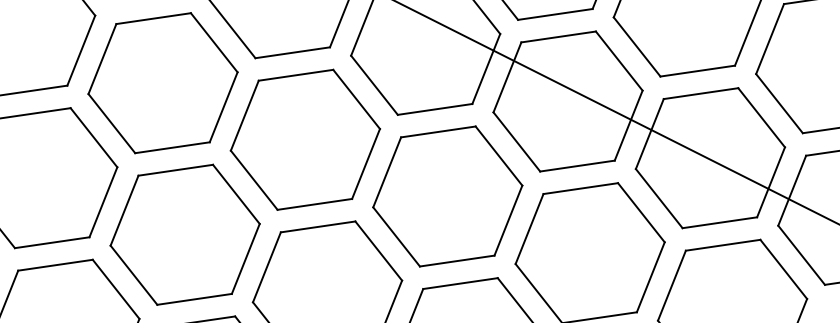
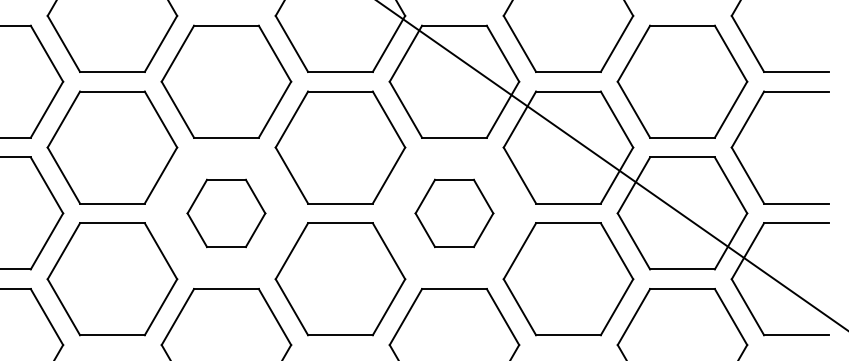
part: (447, 196) -> (454, 213), size x0.6
part: (185, 234) -> (226, 213), size x0.6

